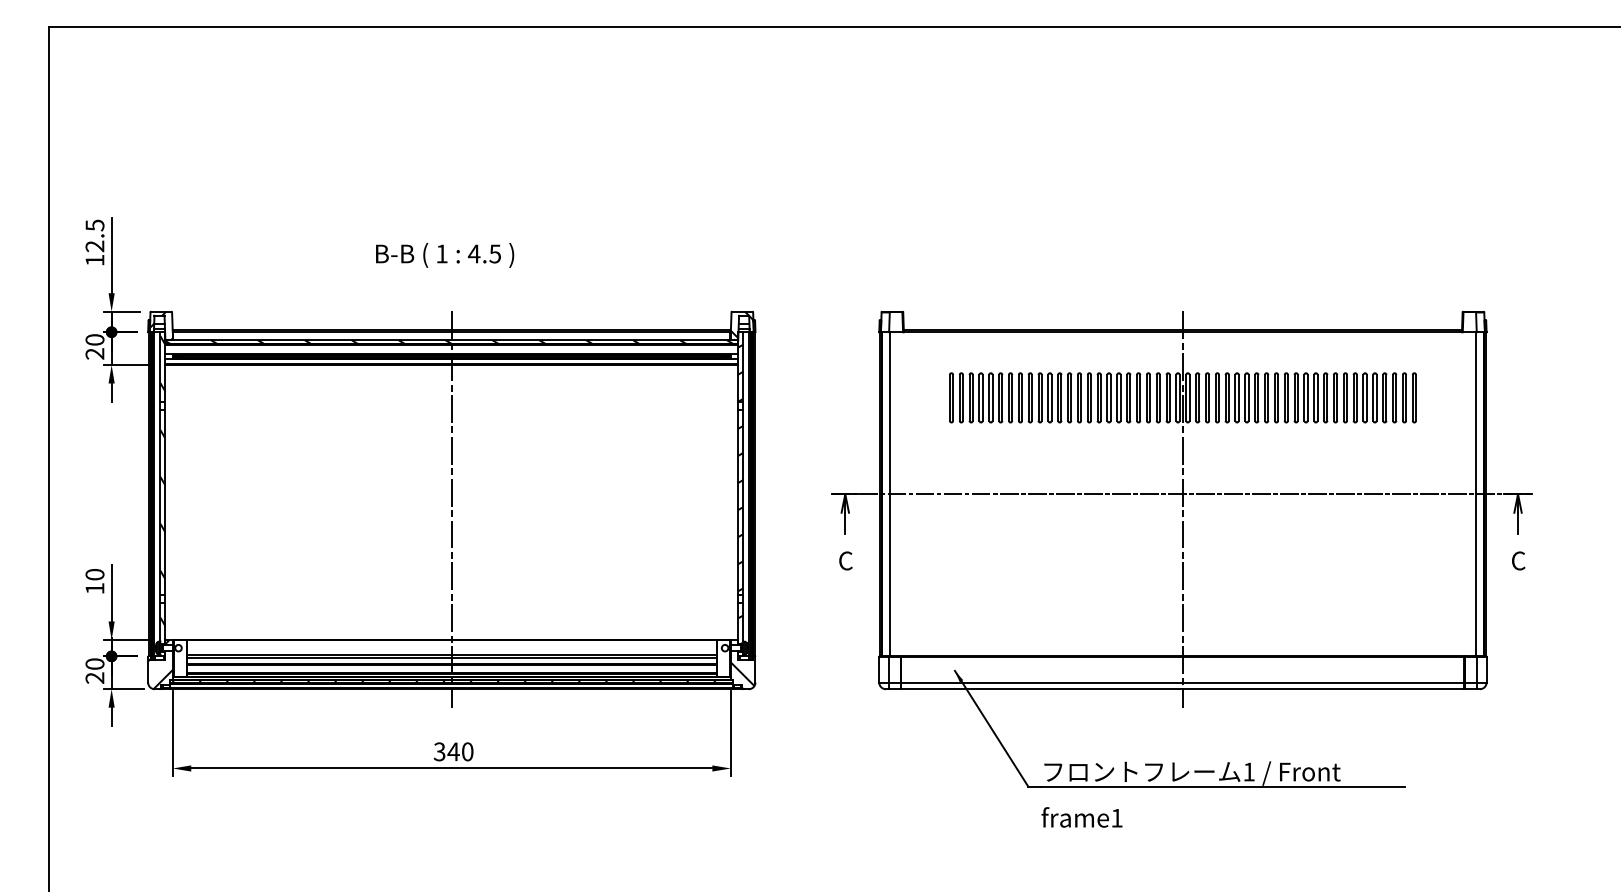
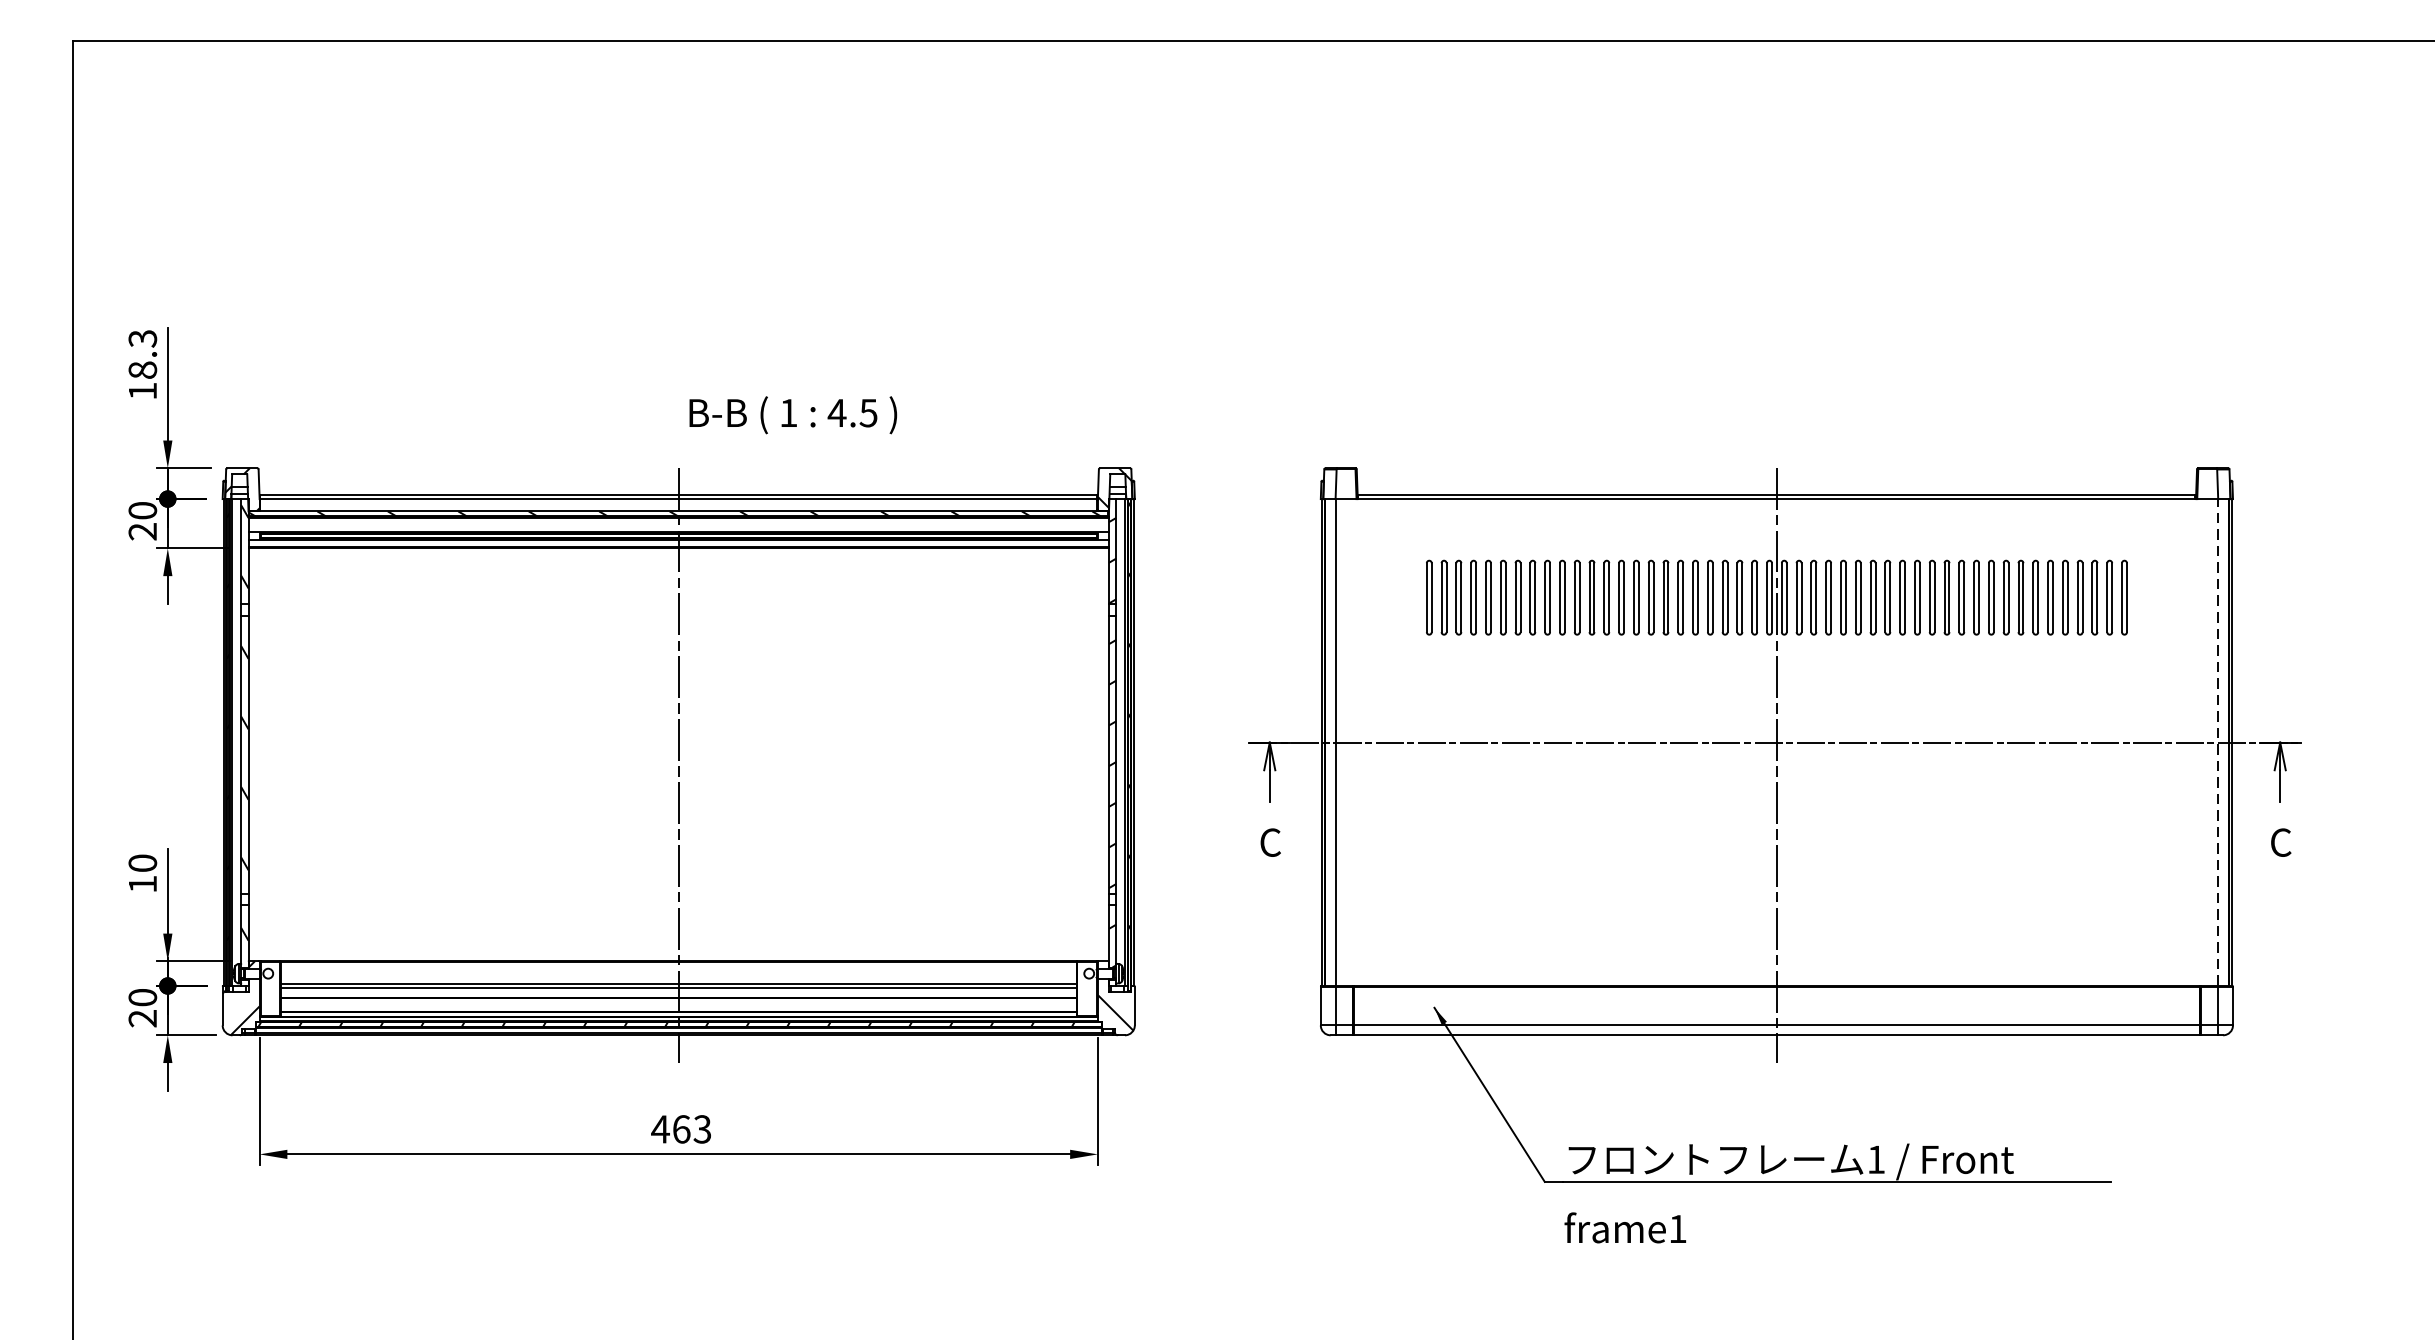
text: (94, 235) -> (142, 353), 12.5 -> 18.3
text: (445, 254) -> (793, 413), moved
line: (1476, 493) -> (2217, 741), solid -> dashed
text: (453, 751) -> (681, 1128), 340 -> 463

